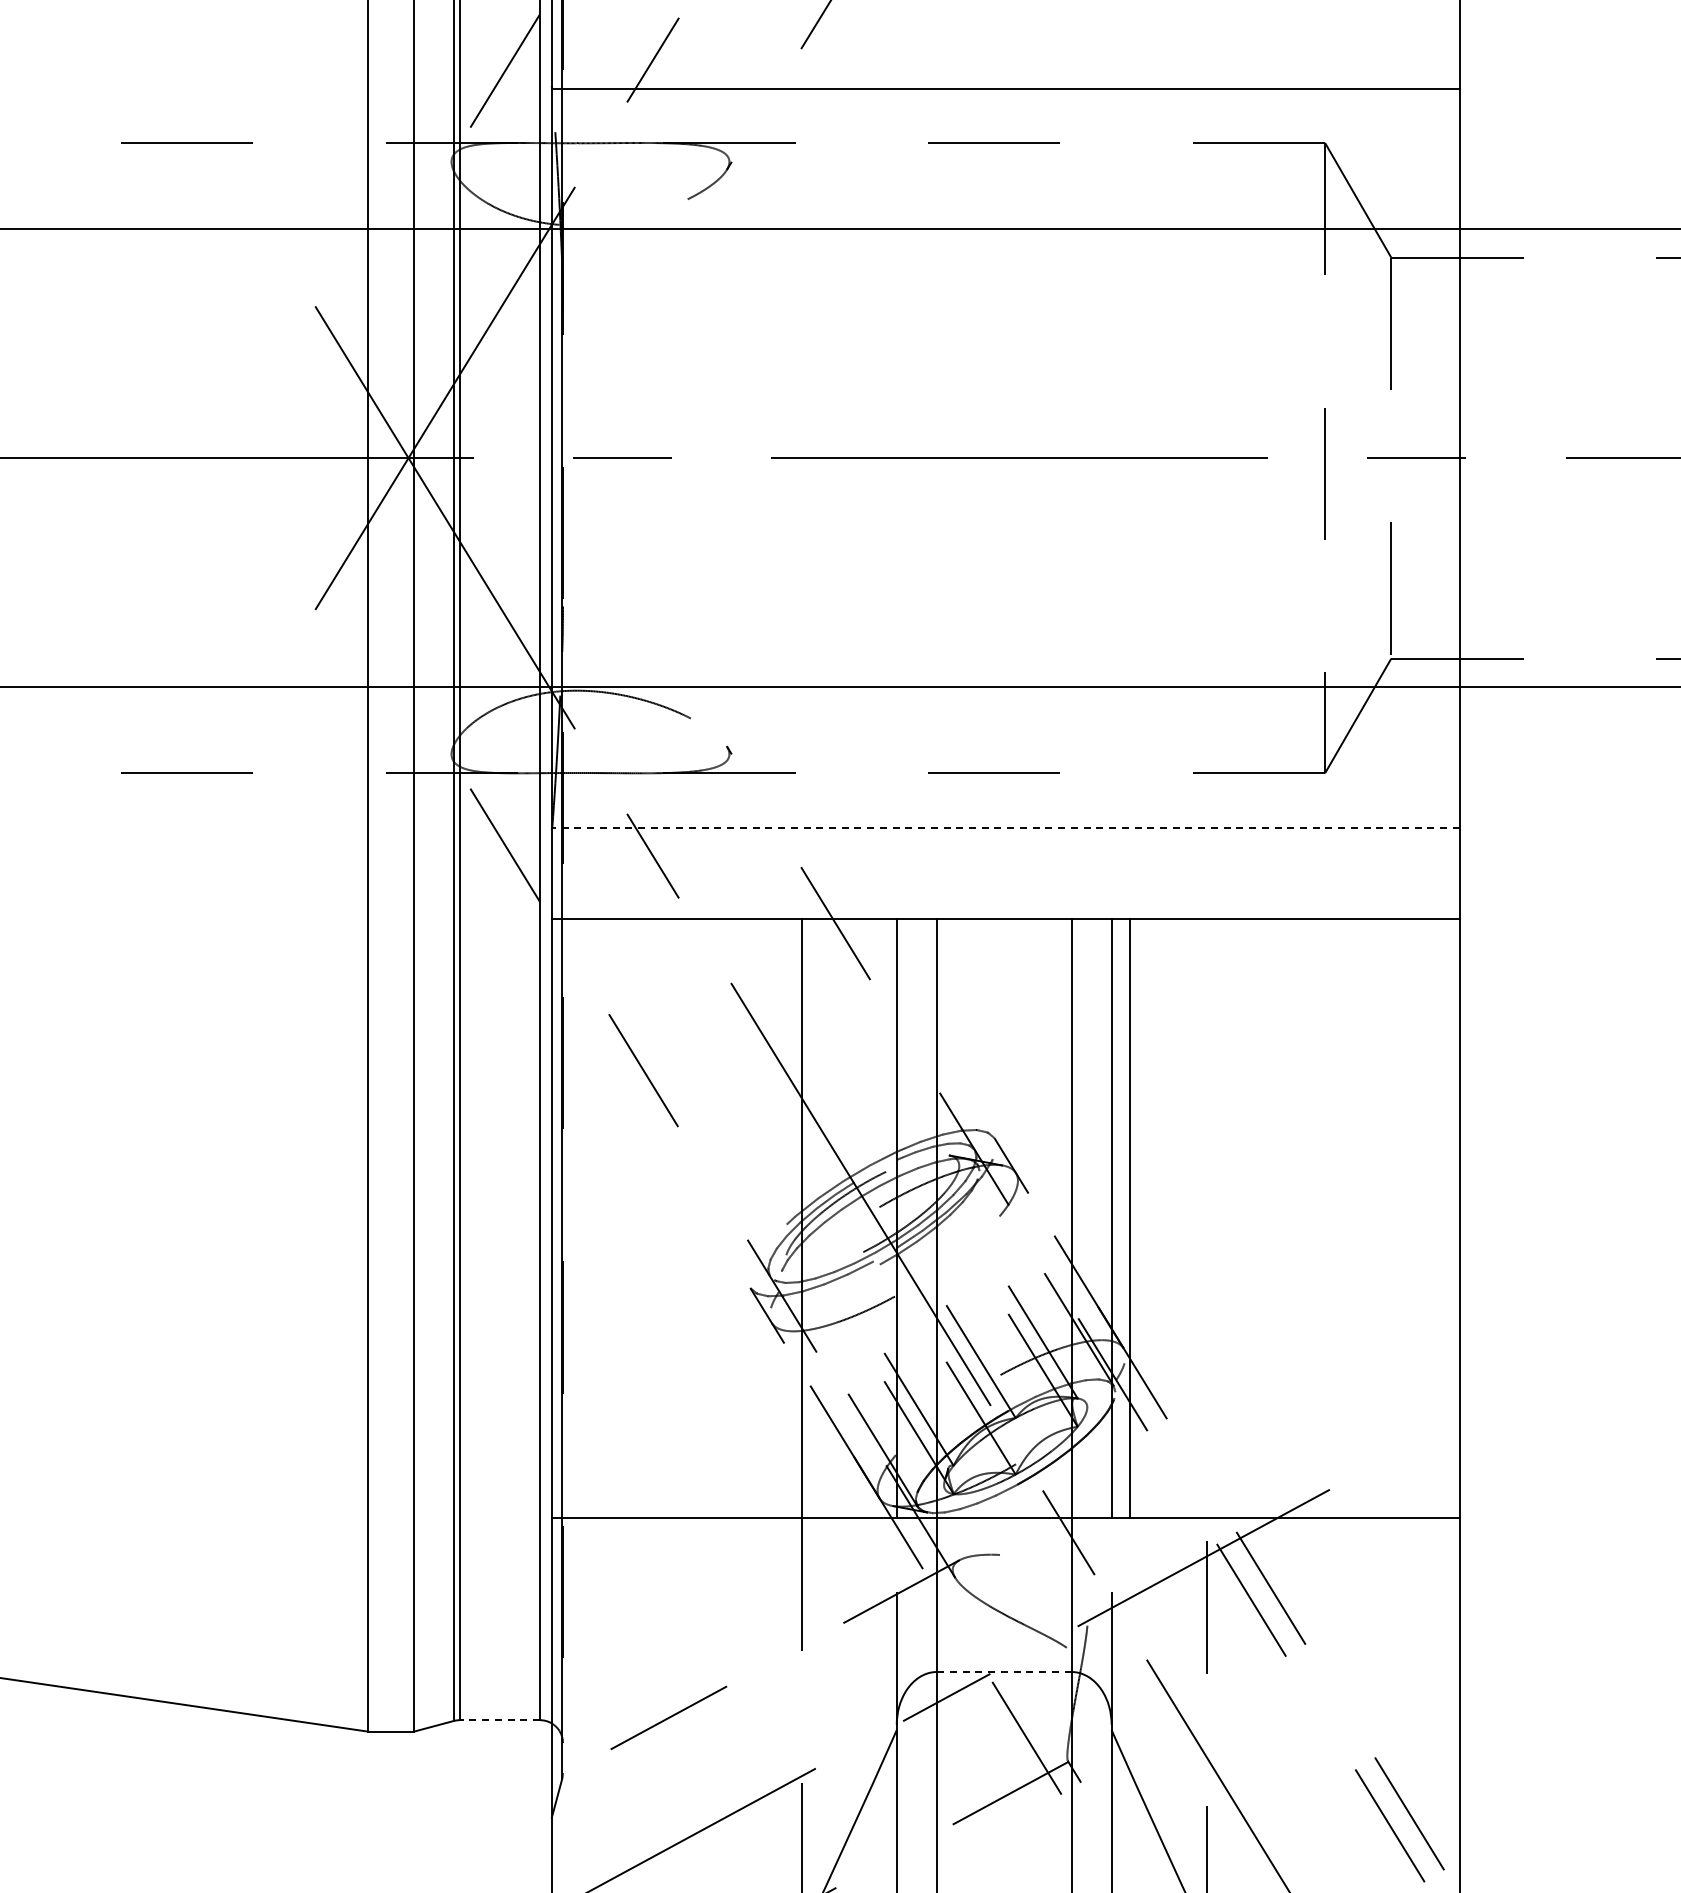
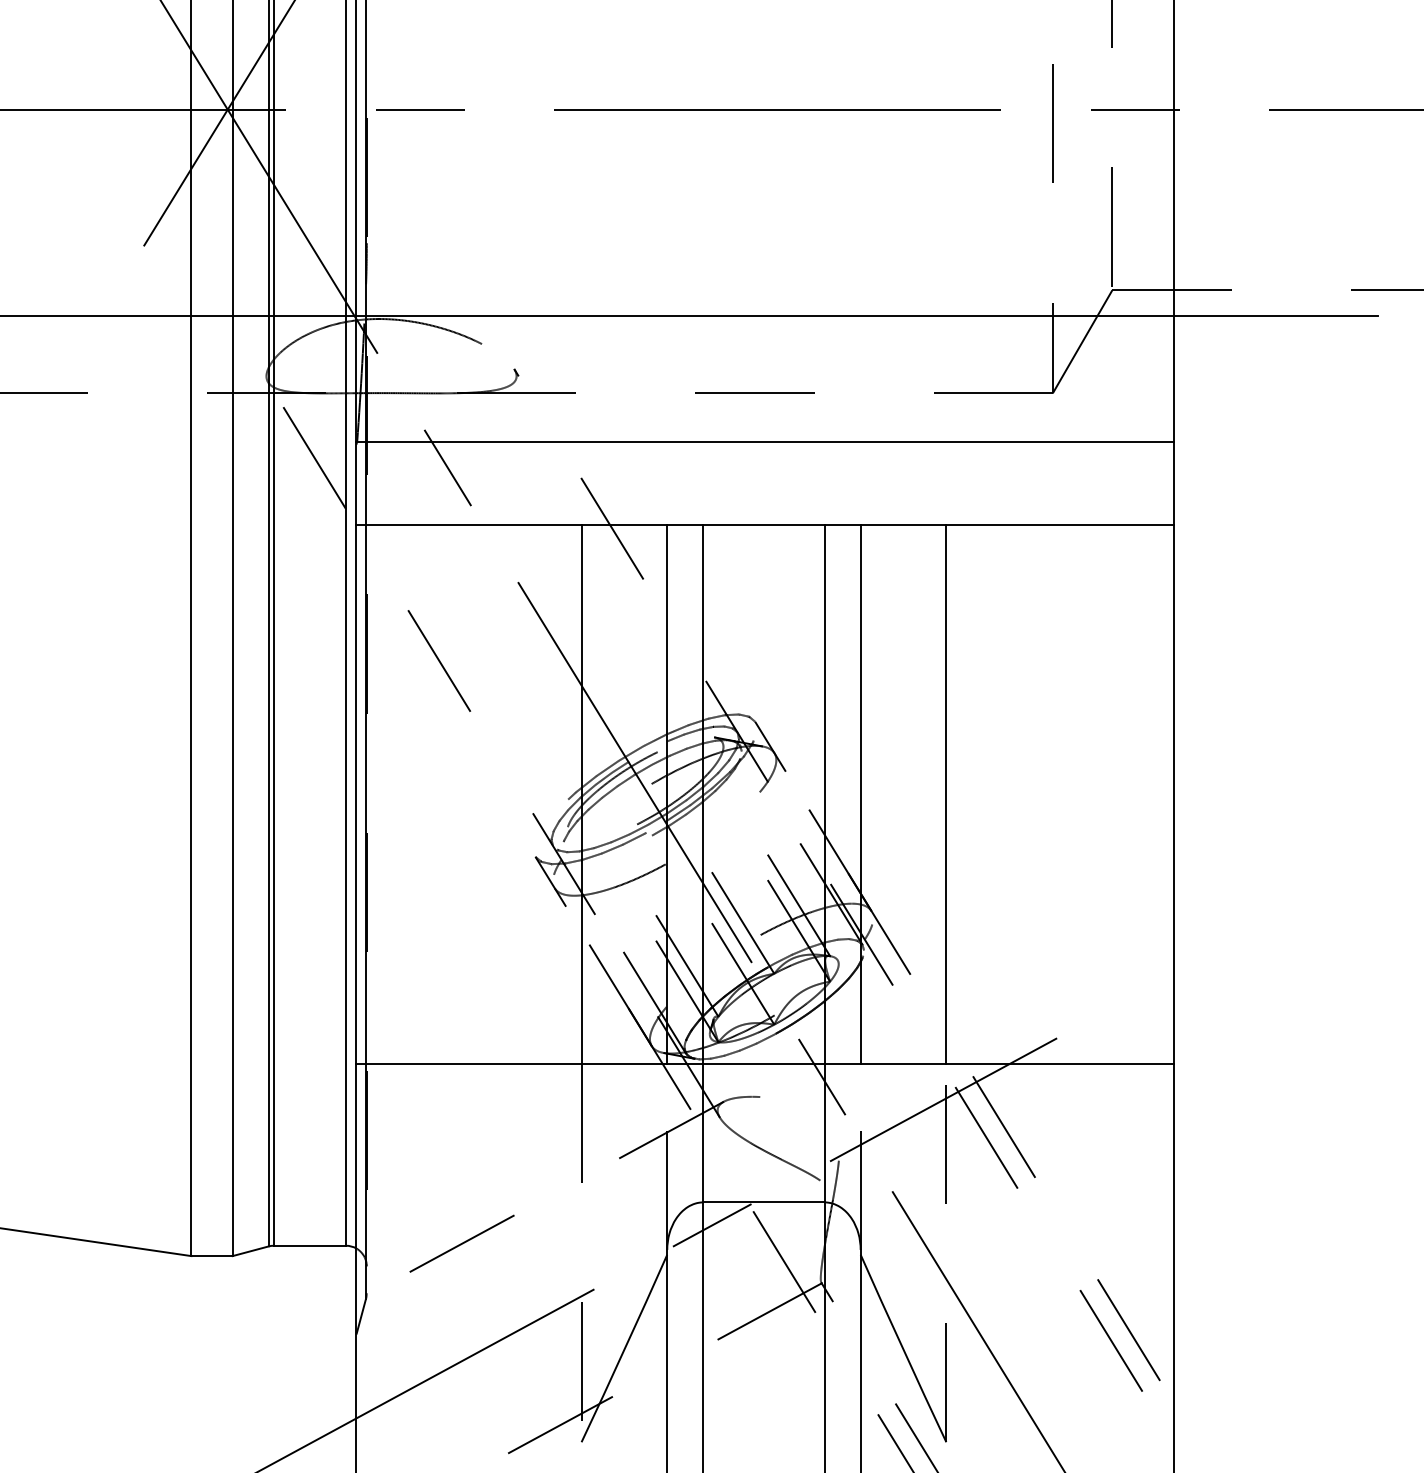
line: (1005, 827) -> (765, 442), dashed -> solid
line: (1129, 1218) -> (946, 794), moved
line: (1003, 1672) -> (763, 1202), dashed -> solid
line: (499, 1720) -> (309, 1246), dashed -> solid

